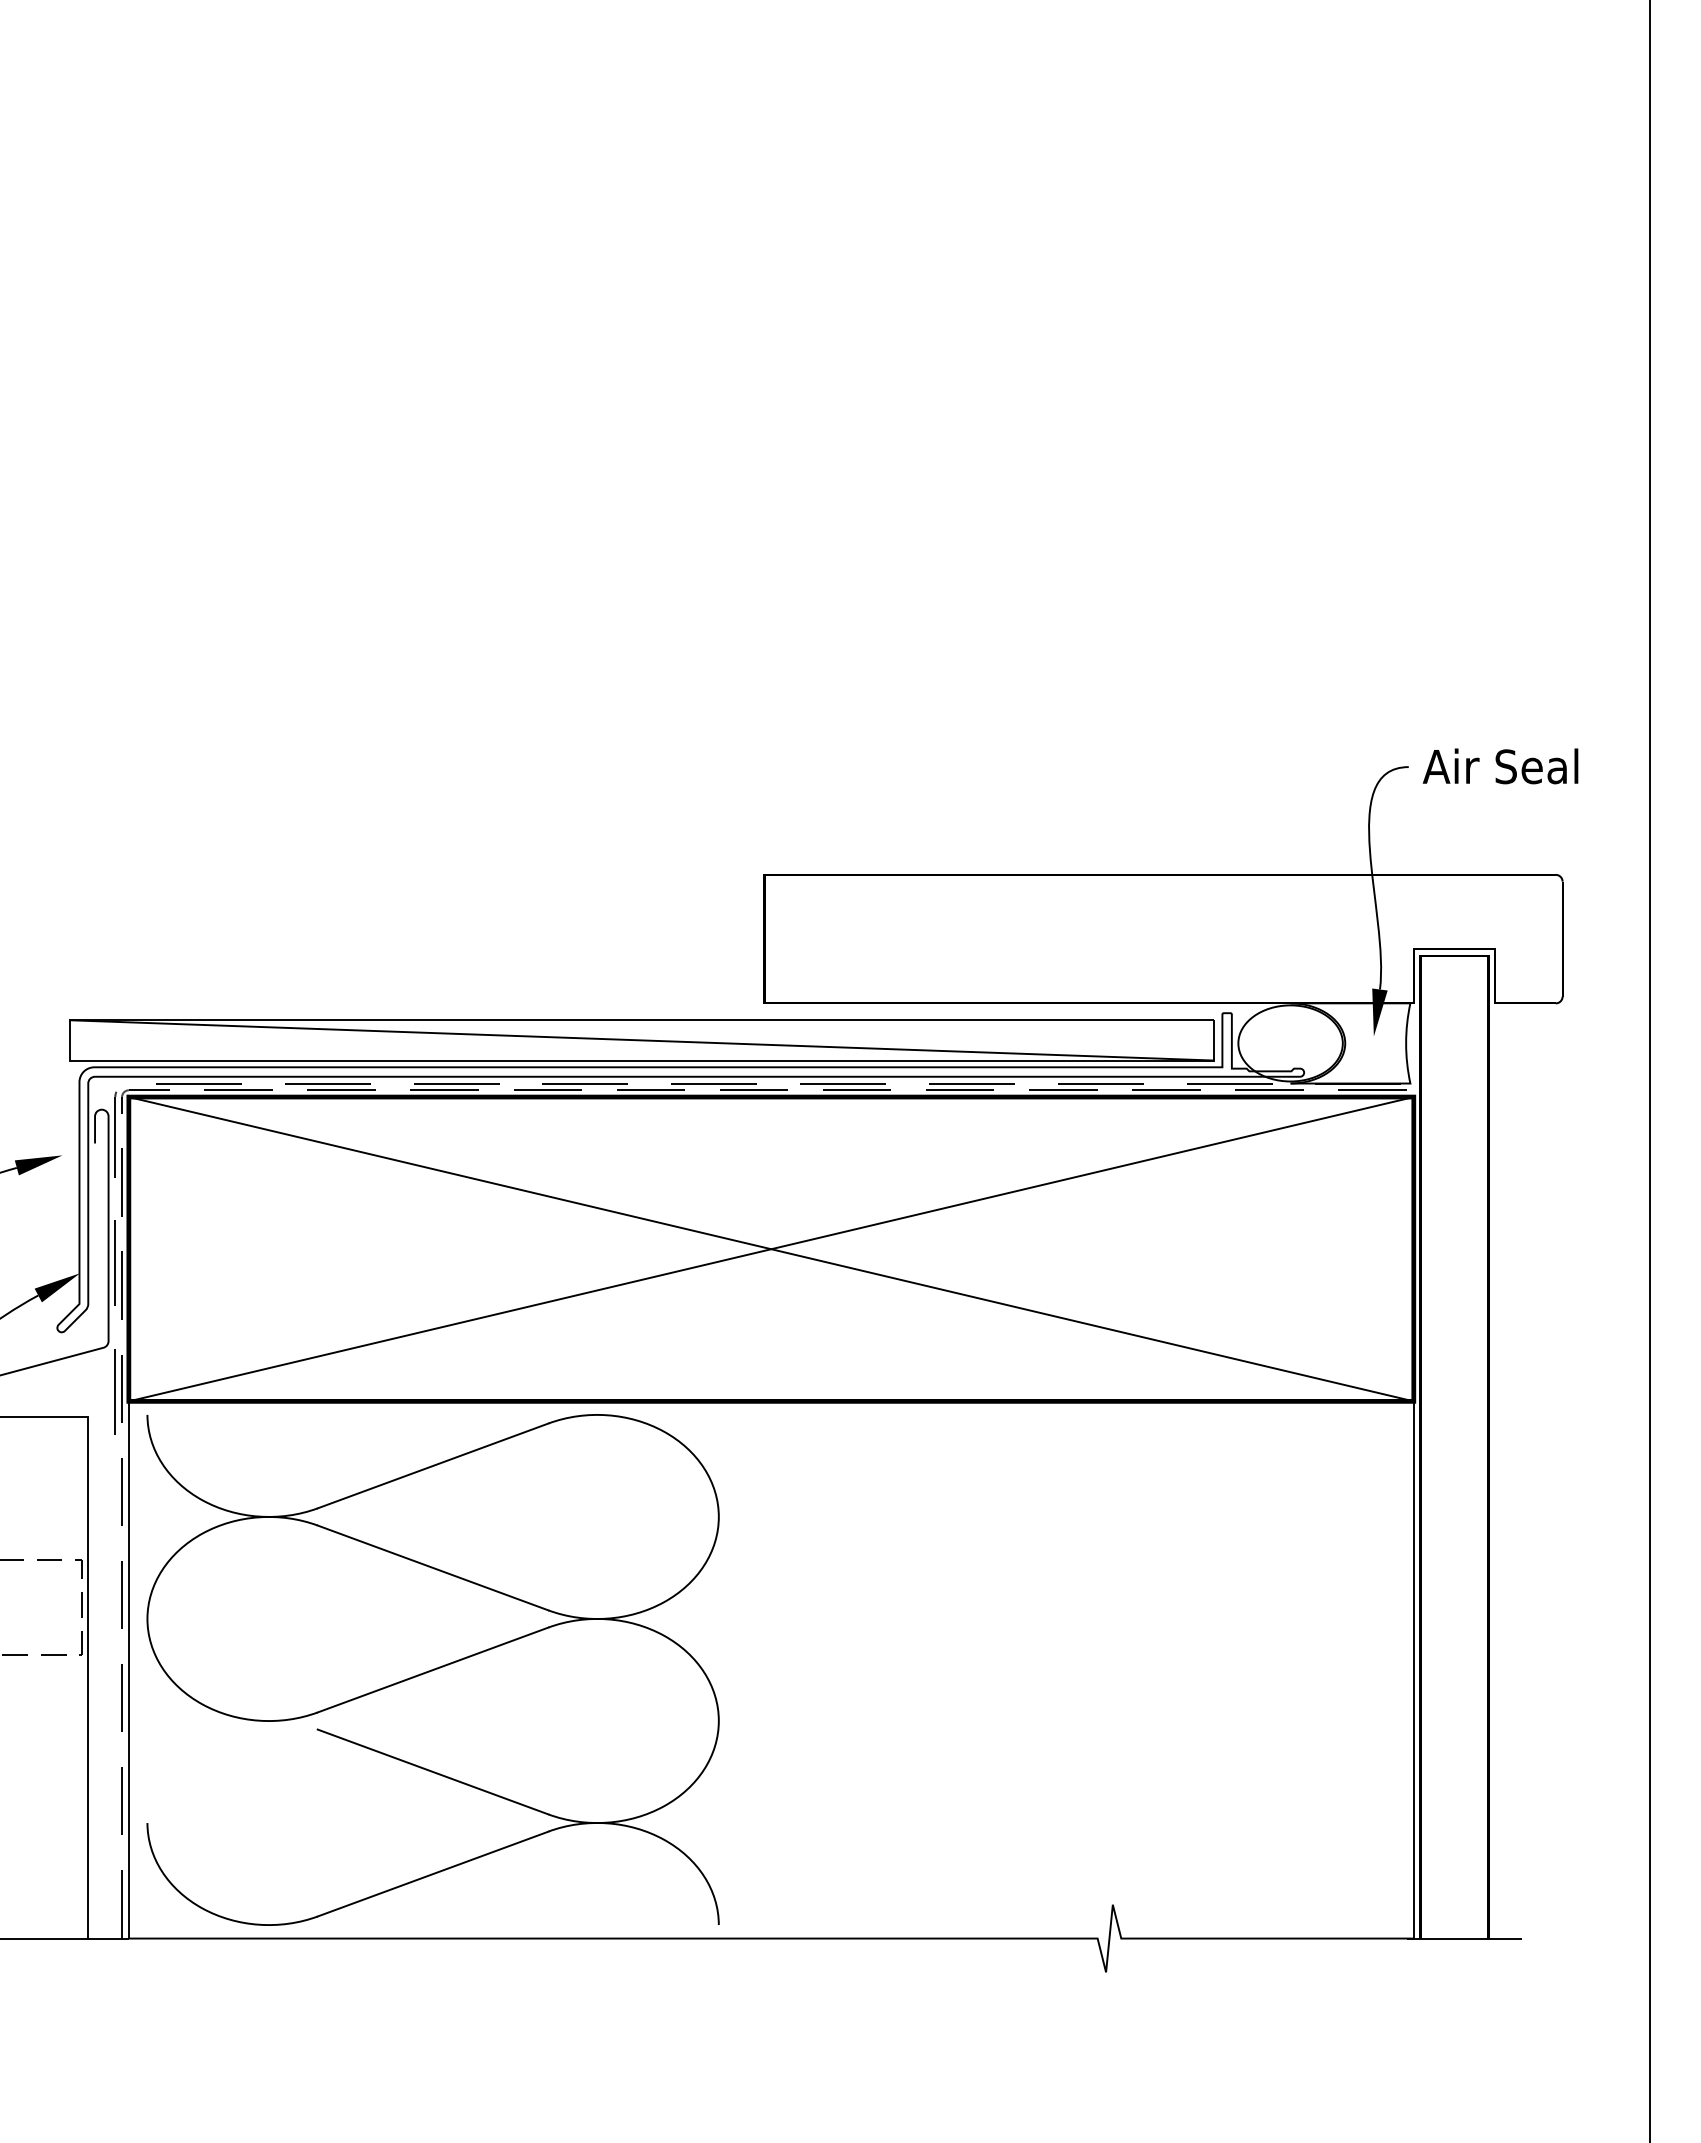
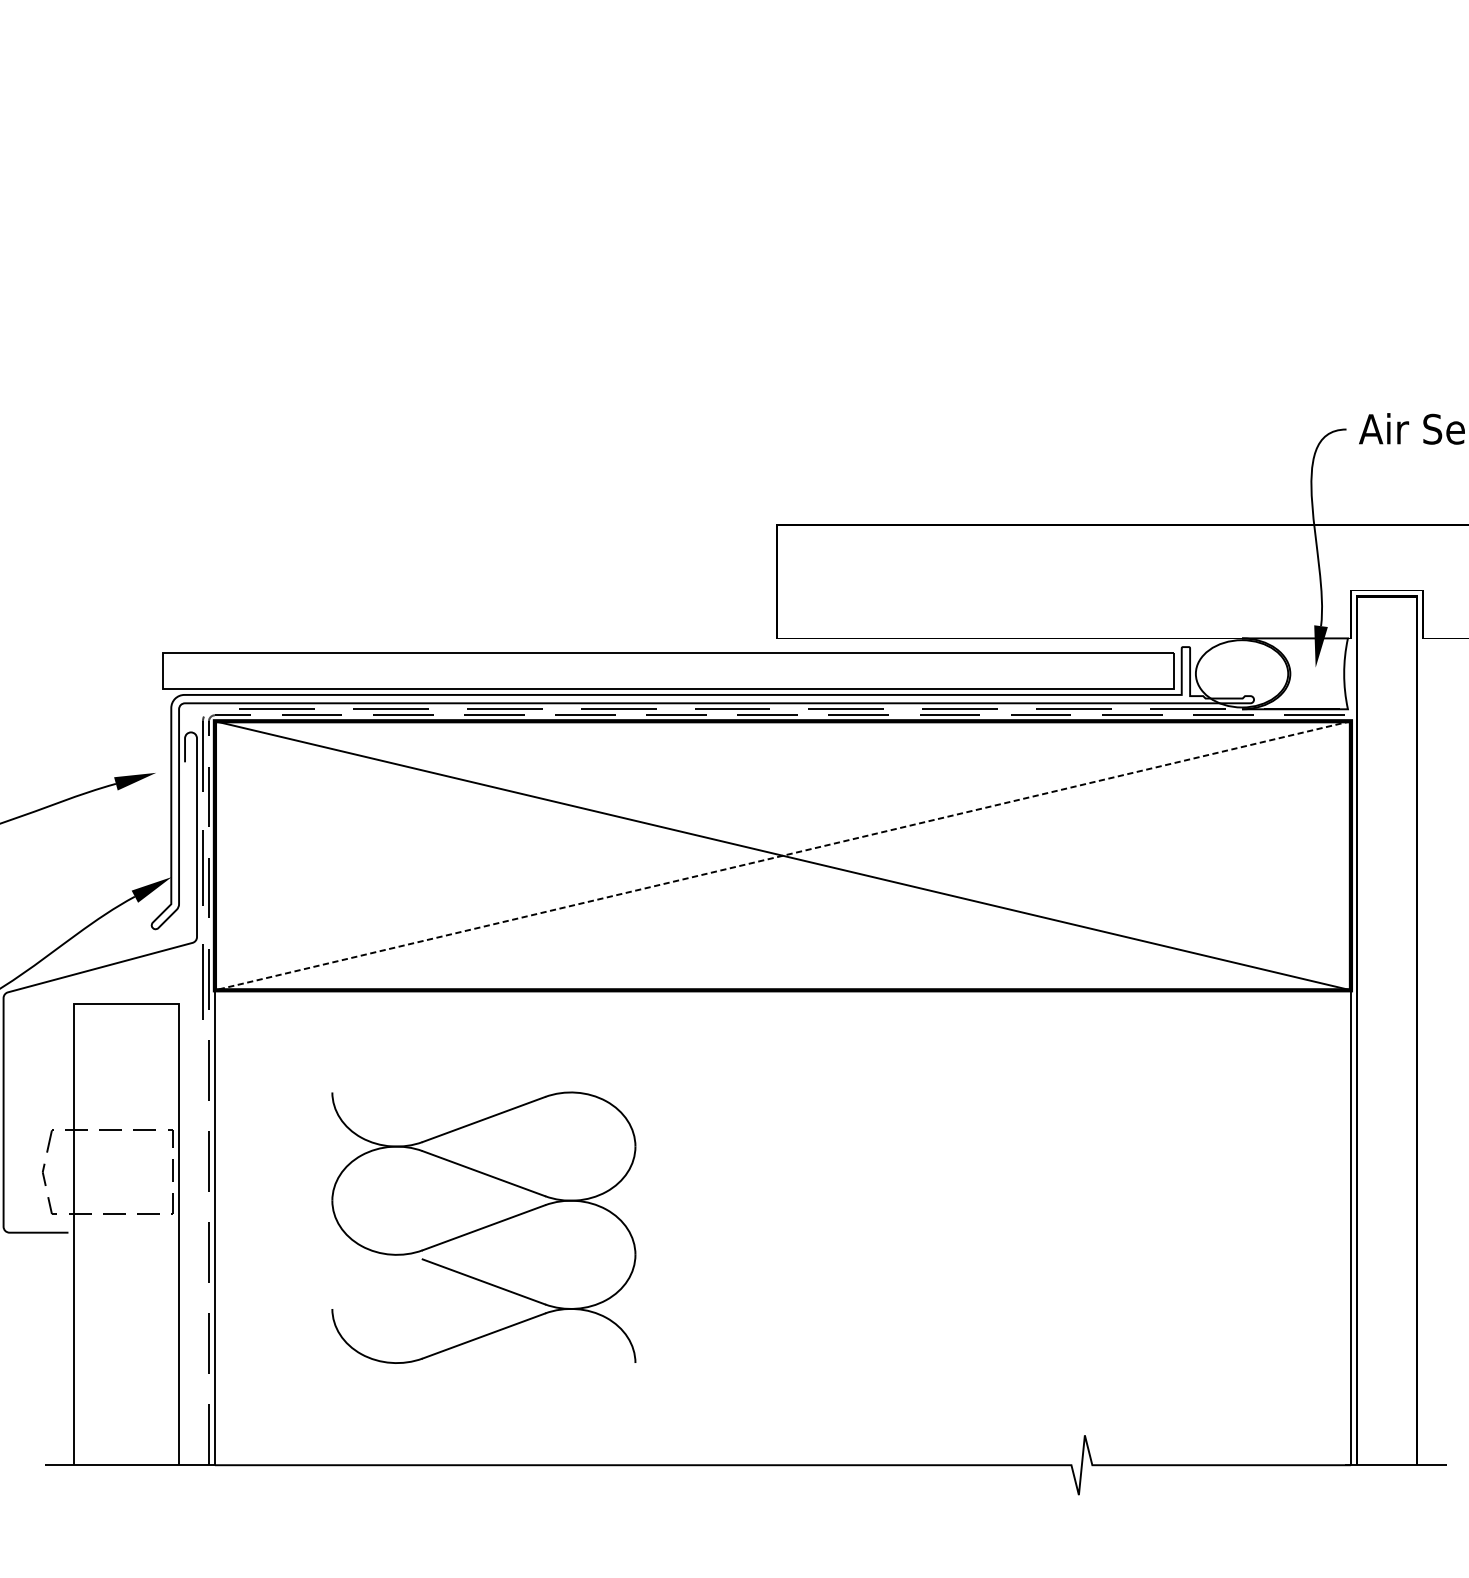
line: (641, 1040) -> (668, 671), removed
line: (770, 1249) -> (782, 856), solid -> dashed
part: (432, 1669) -> (483, 1227), size x0.6

